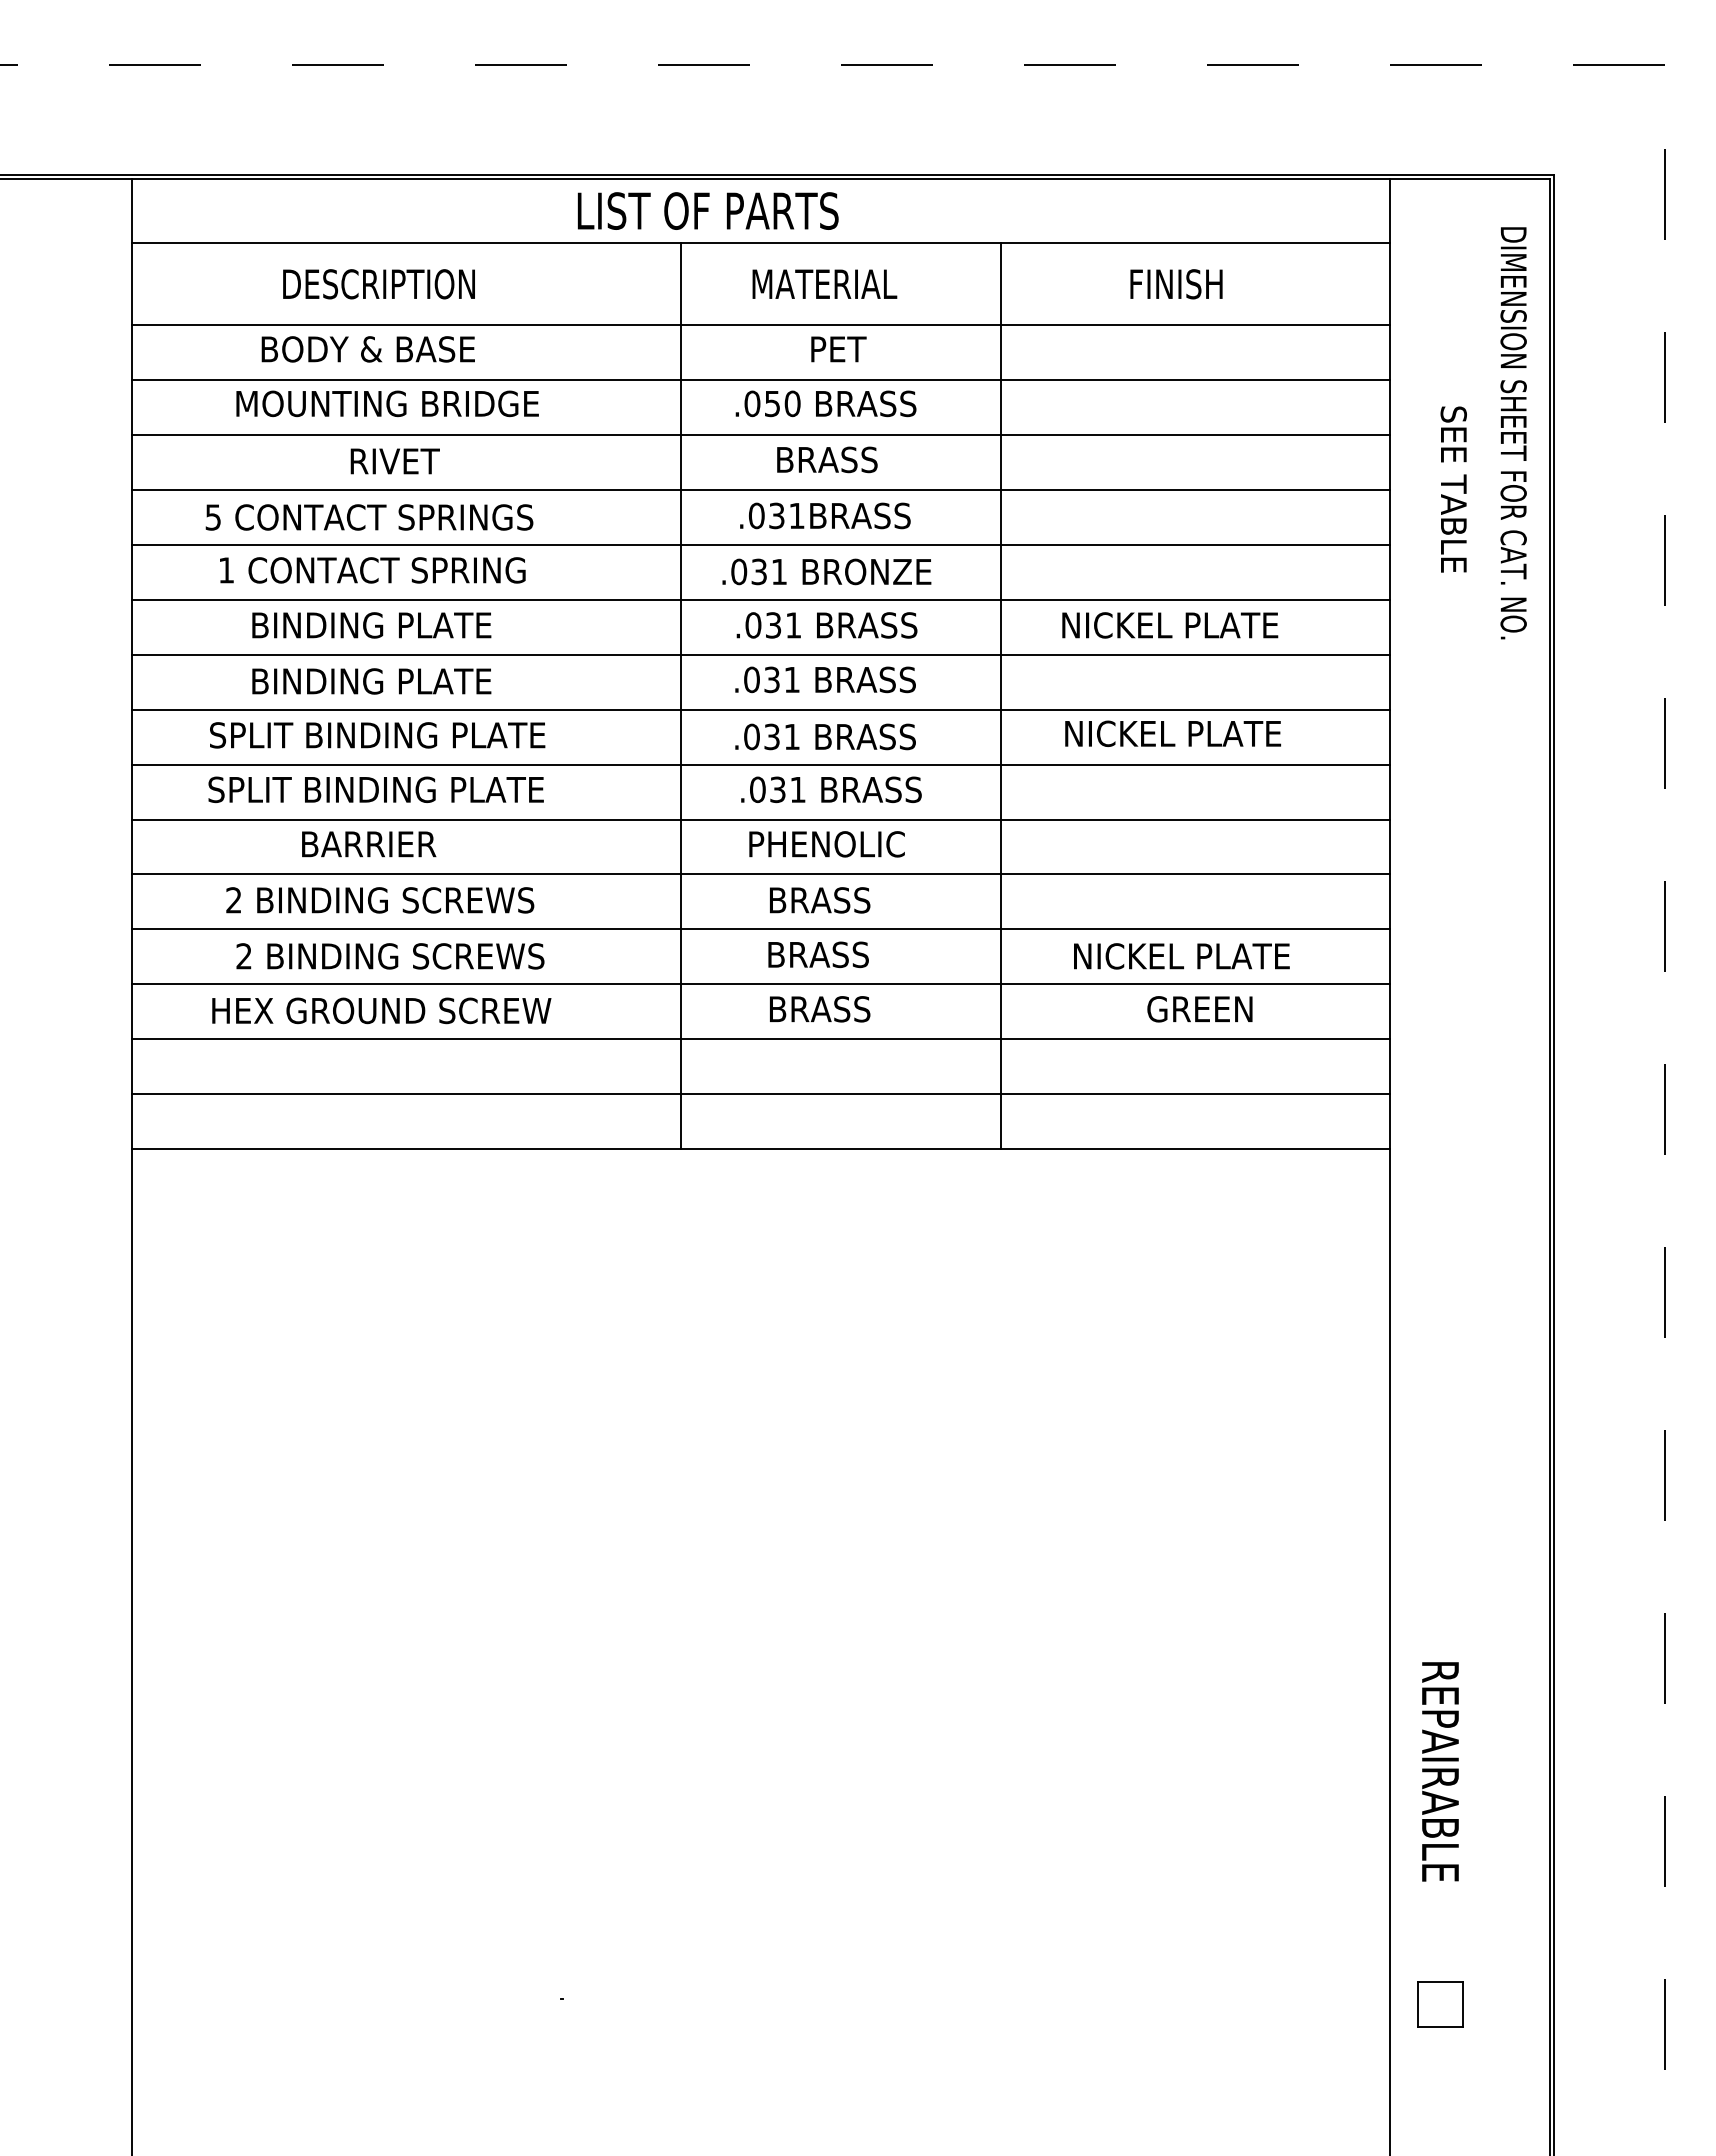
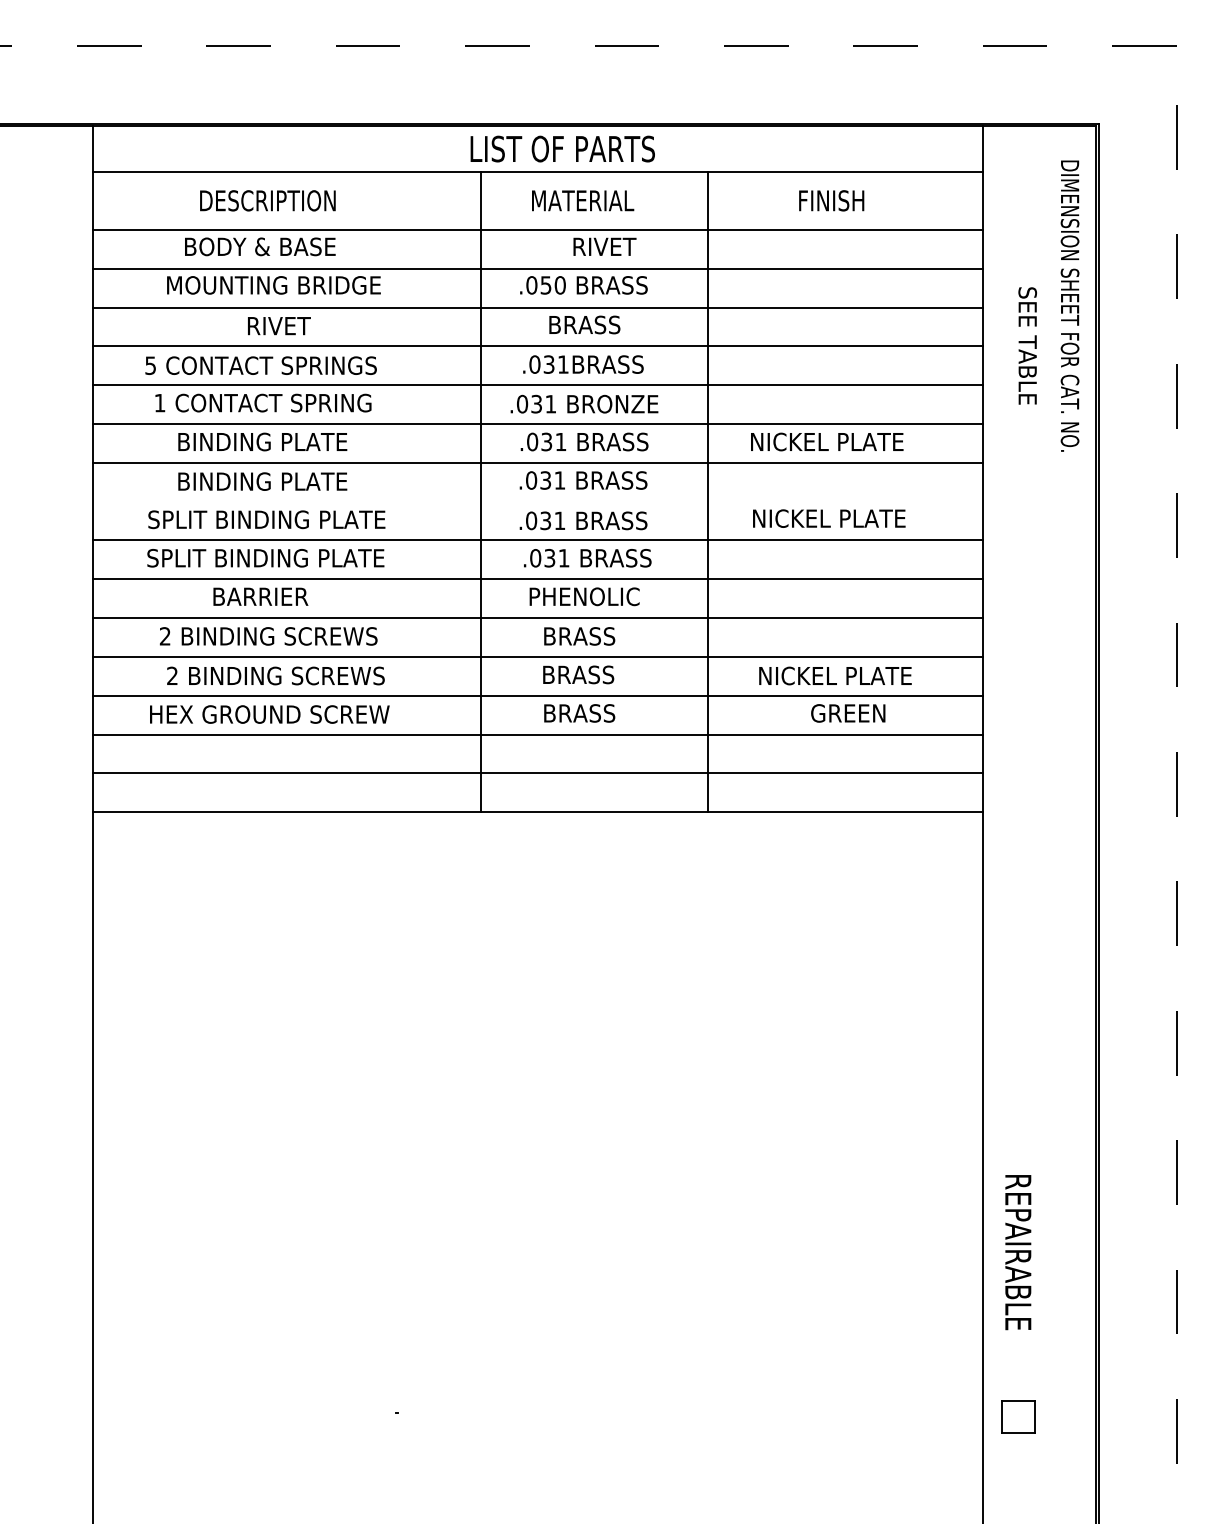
text: (707, 210) -> (562, 148), moved
text: (857, 349) -> (606, 246), PET -> RIVET
line: (760, 709) -> (537, 501), removed

